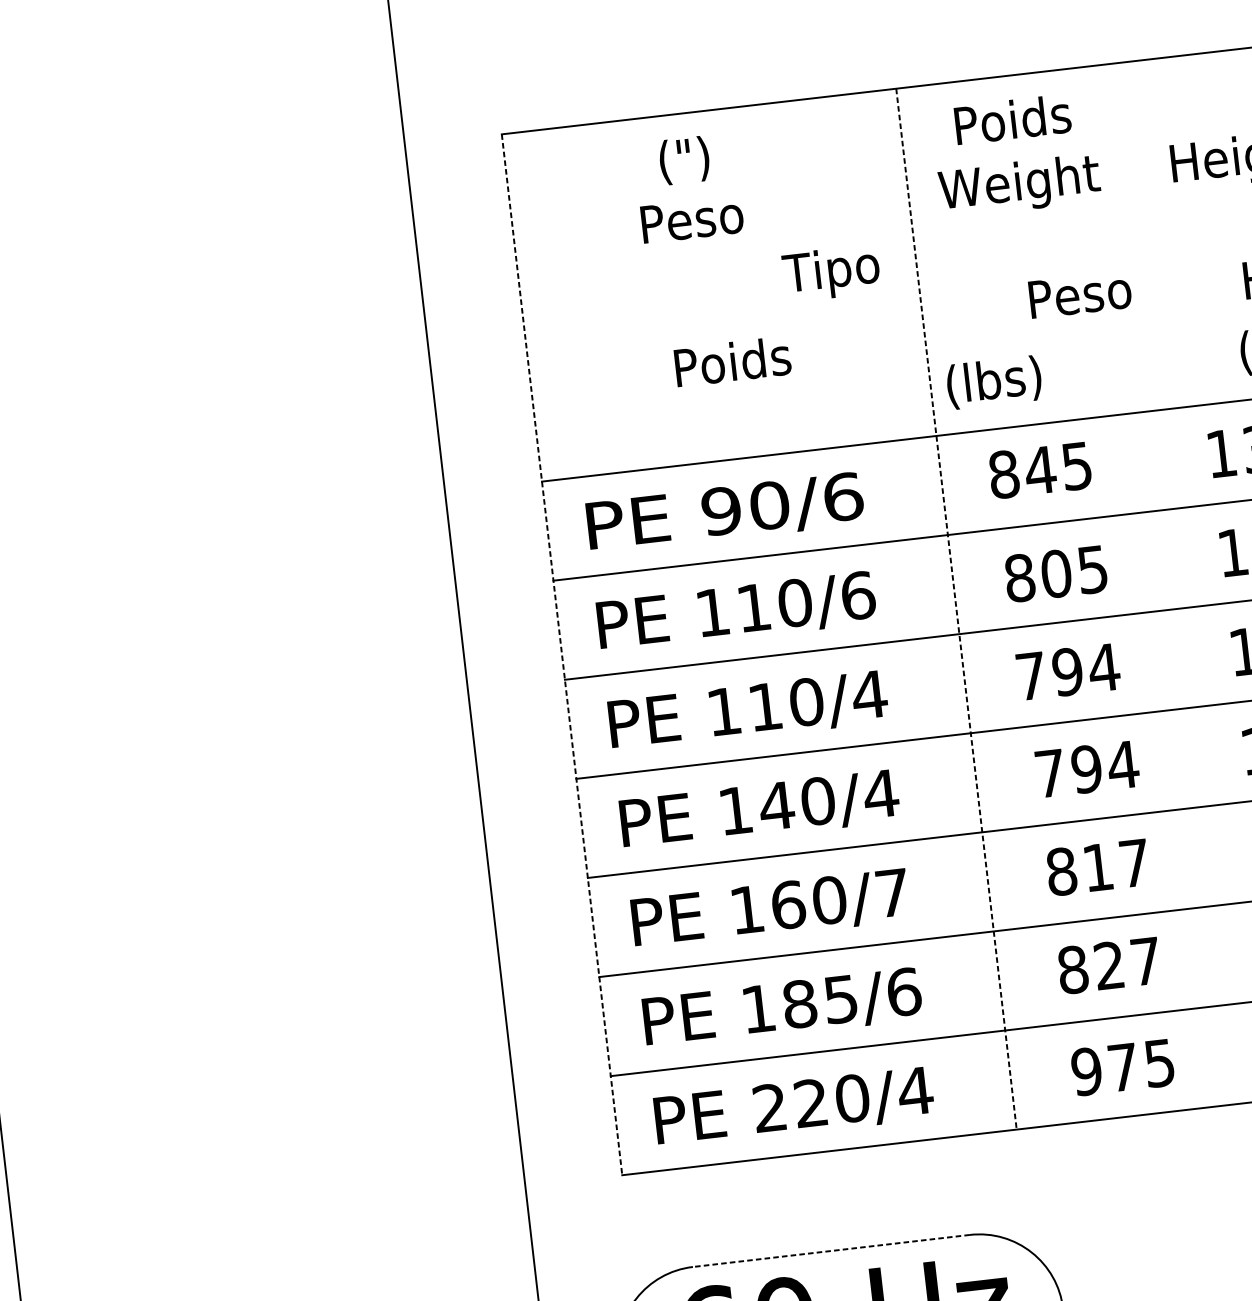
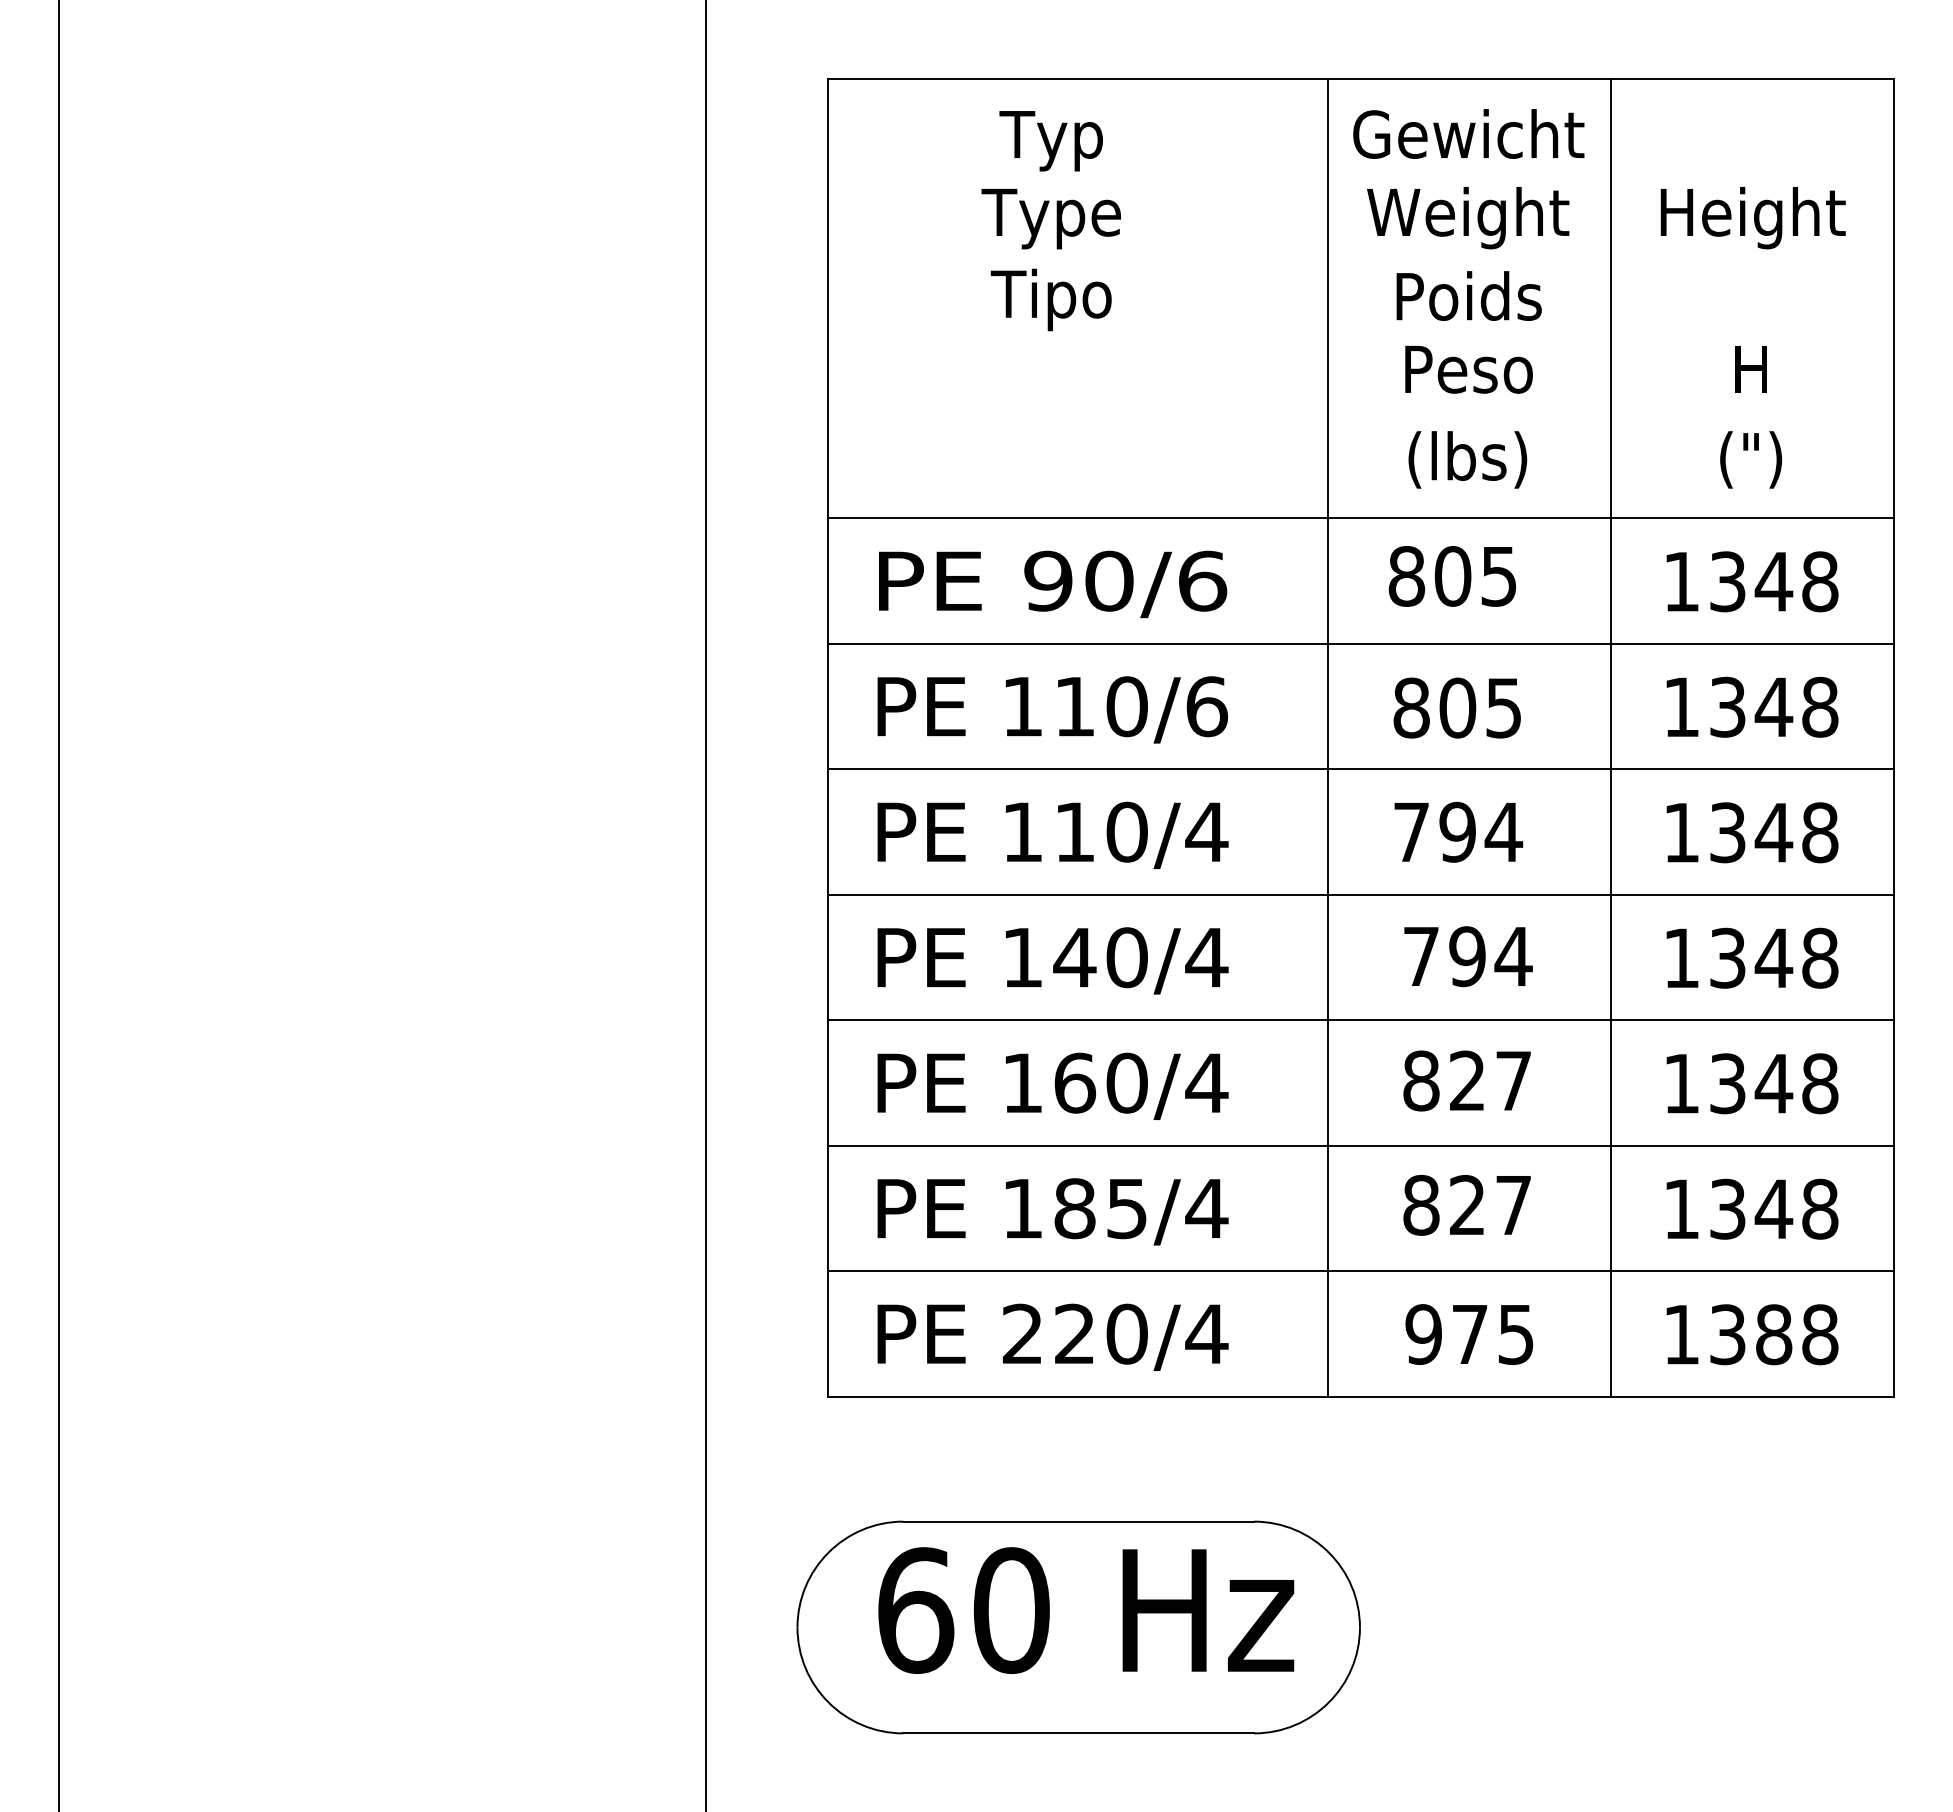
text: (1012, 119) -> (1468, 133), Poids -> Gewicht
text: (682, 162) -> (1050, 140), (") -> Typ
text: (690, 224) -> (1050, 218), Peso -> Type
text: (830, 273) -> (1050, 299), moved
text: (1079, 294) -> (1468, 369), moved
text: (732, 361) -> (1468, 295), moved
text: (993, 382) -> (1467, 459), moved
text: (1040, 470) -> (1452, 576), 845 -> 805
line: (1180, 583) -> (1611, 737), added
line: (956, 609) -> (1327, 738), dashed -> solid
line: (562, 655) -> (828, 738), dashed -> solid
text: (1098, 867) -> (1467, 1080), 817 -> 827
text: (892, 892) -> (1206, 1082), 160/7 -> 160/4
text: (903, 992) -> (1206, 1208), 185/6 -> 185/4
line: (831, 1250) -> (1078, 1521), dashed -> solid

